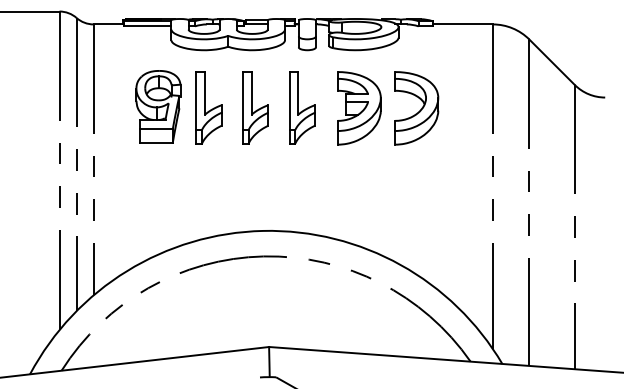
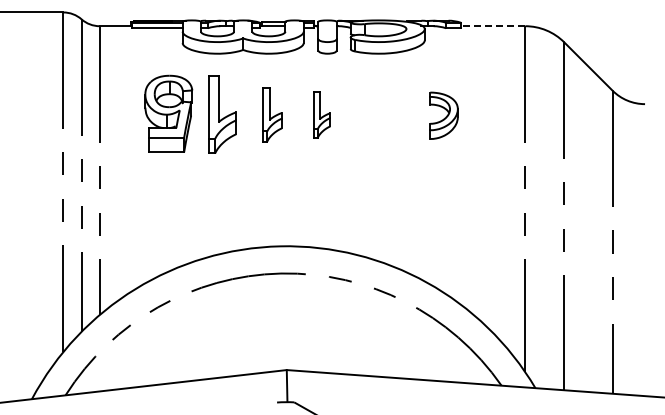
line: (462, 24) -> (492, 26), solid -> dashed
part: (255, 107) -> (272, 114), size x0.7
part: (302, 107) -> (322, 114), size x0.6
part: (358, 108) -> (382, 115), removed
part: (416, 108) -> (443, 115), size x0.6

